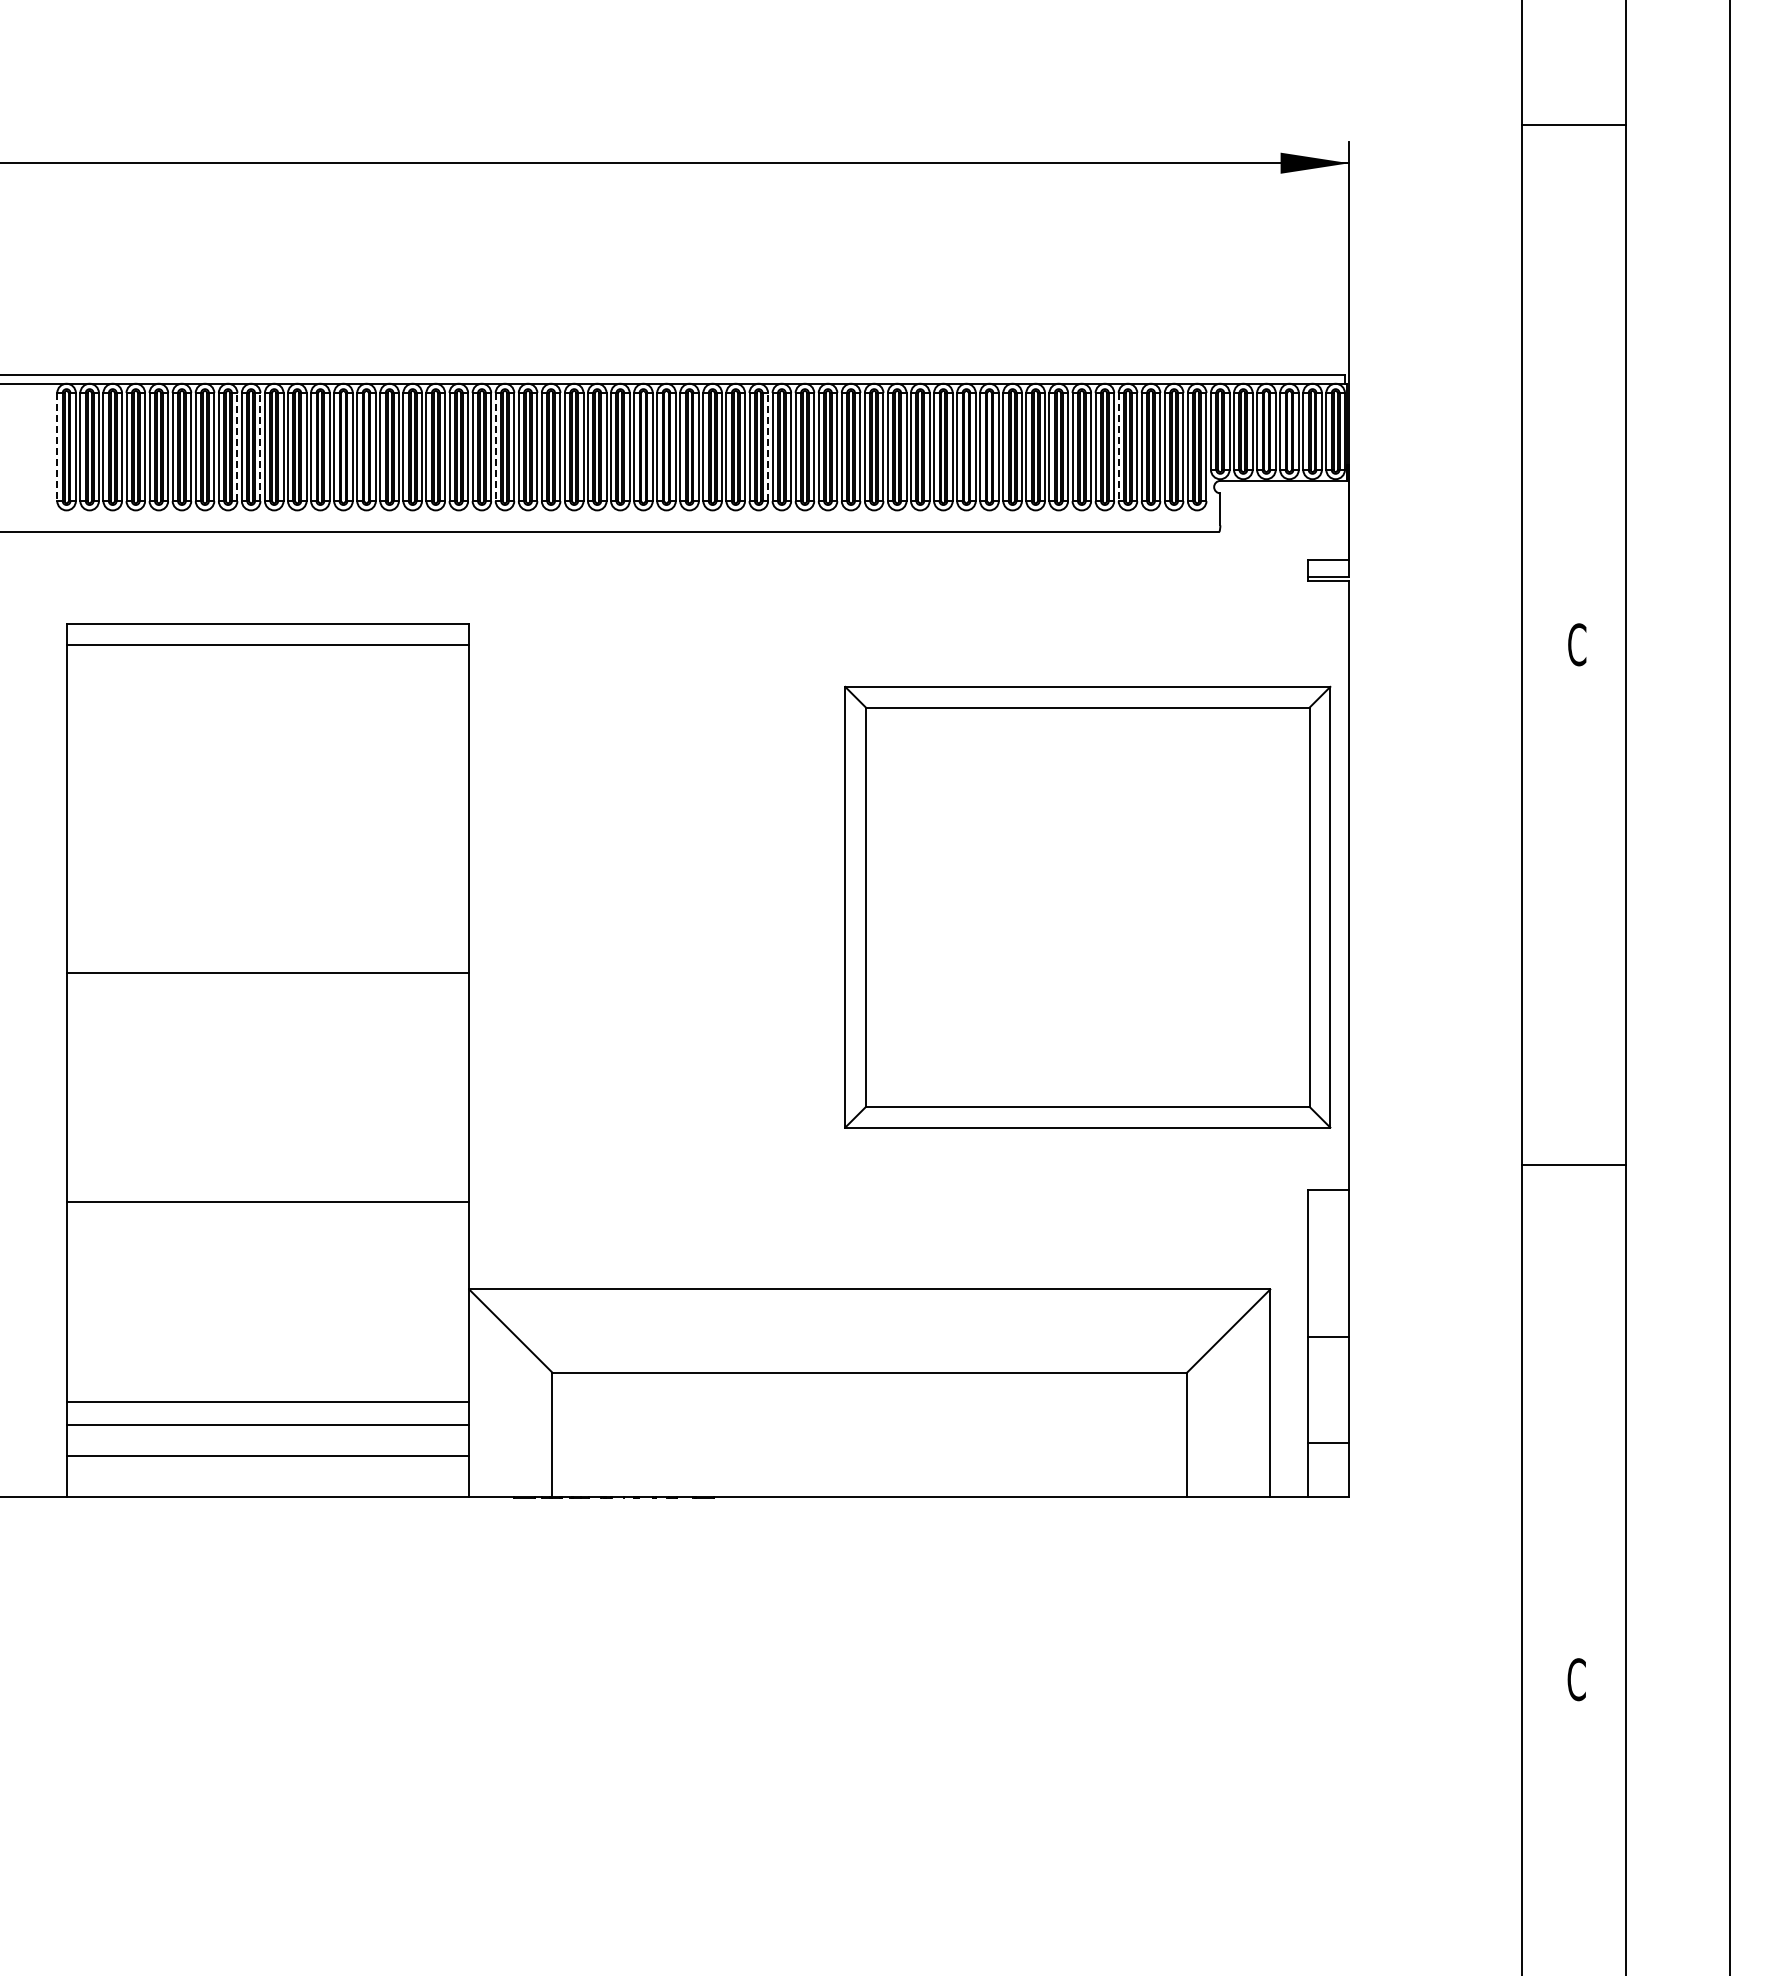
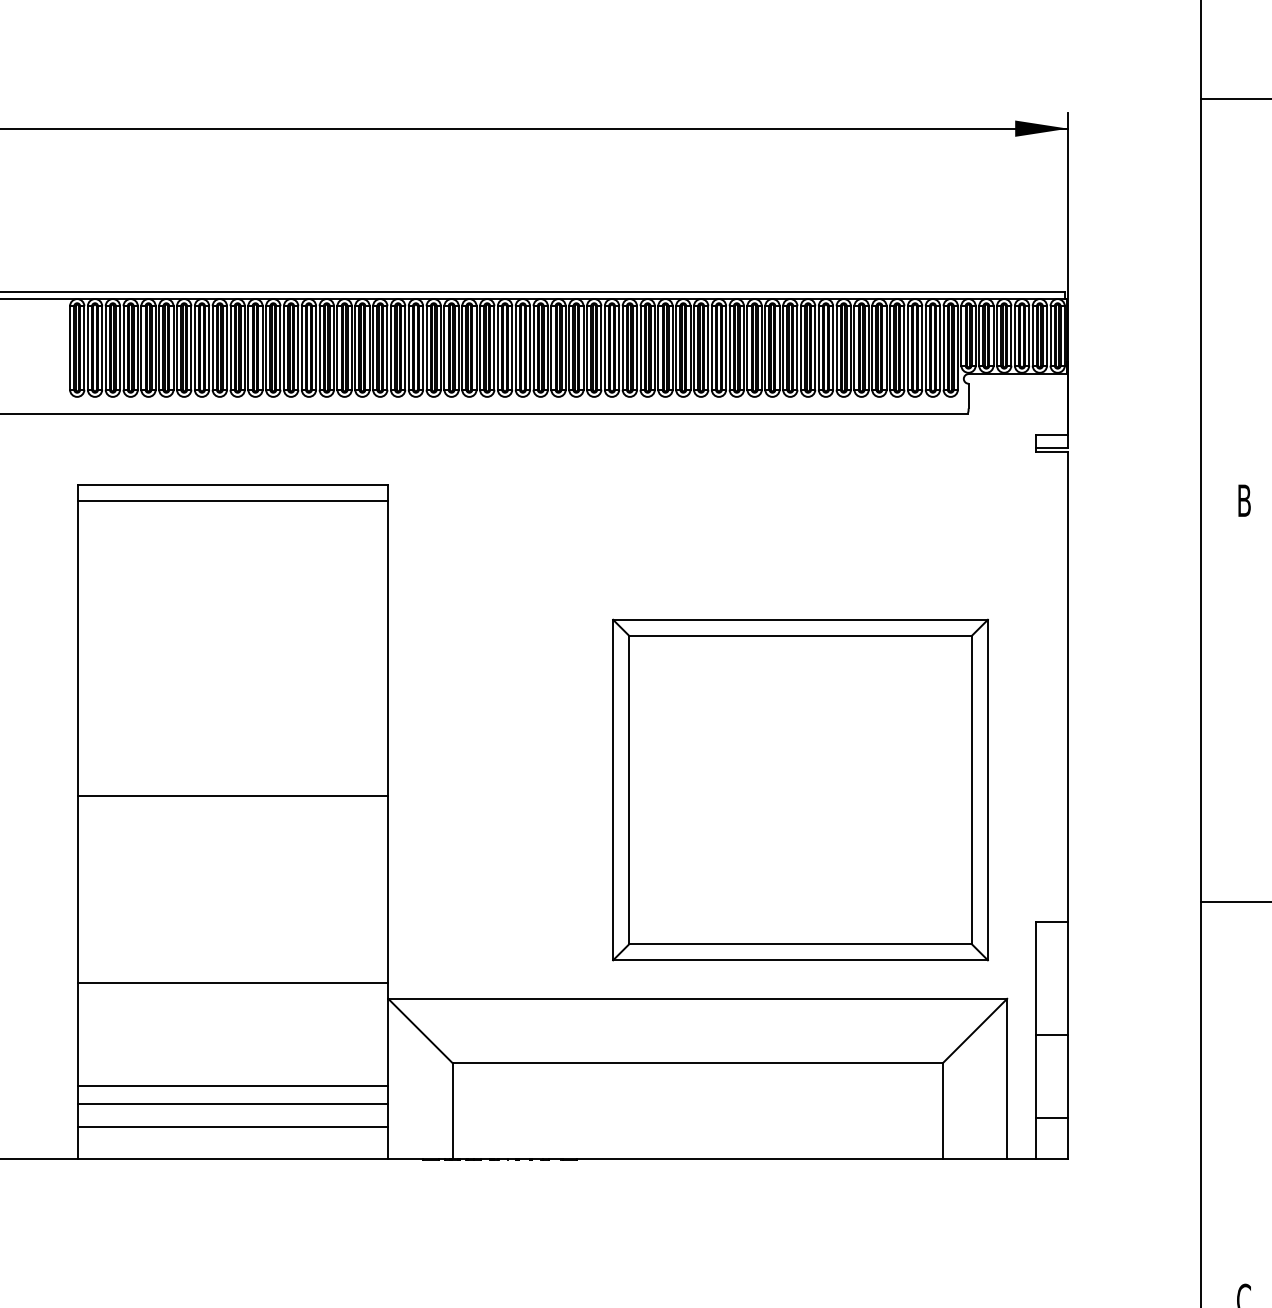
line: (237, 446) -> (209, 347), dashed -> solid
line: (260, 446) -> (227, 347), dashed -> solid
line: (768, 446) -> (619, 347), dashed -> solid
line: (57, 447) -> (70, 348), dashed -> solid
line: (495, 447) -> (408, 348), dashed -> solid
line: (1118, 447) -> (889, 348), dashed -> solid
text: (1577, 644) -> (1244, 500), C -> B
part: (1087, 906) -> (800, 789), moved
line: (268, 972) -> (233, 796), moved
line: (268, 1201) -> (233, 982), moved

